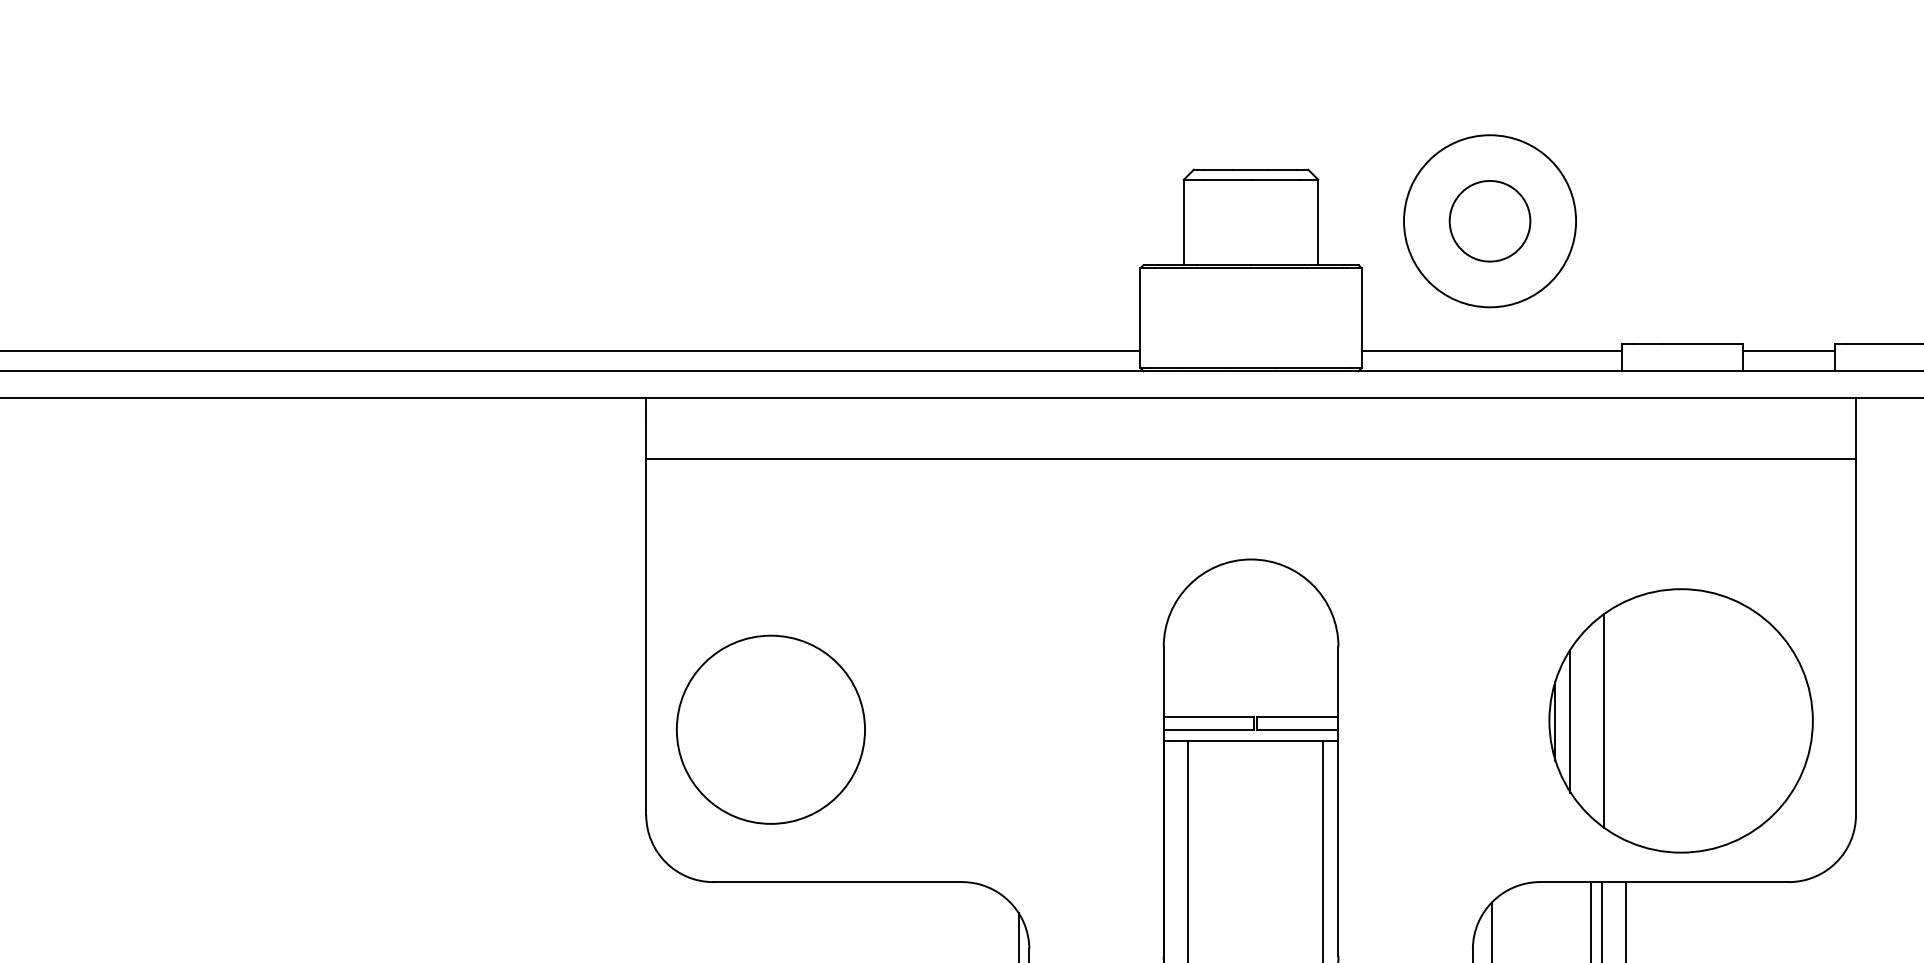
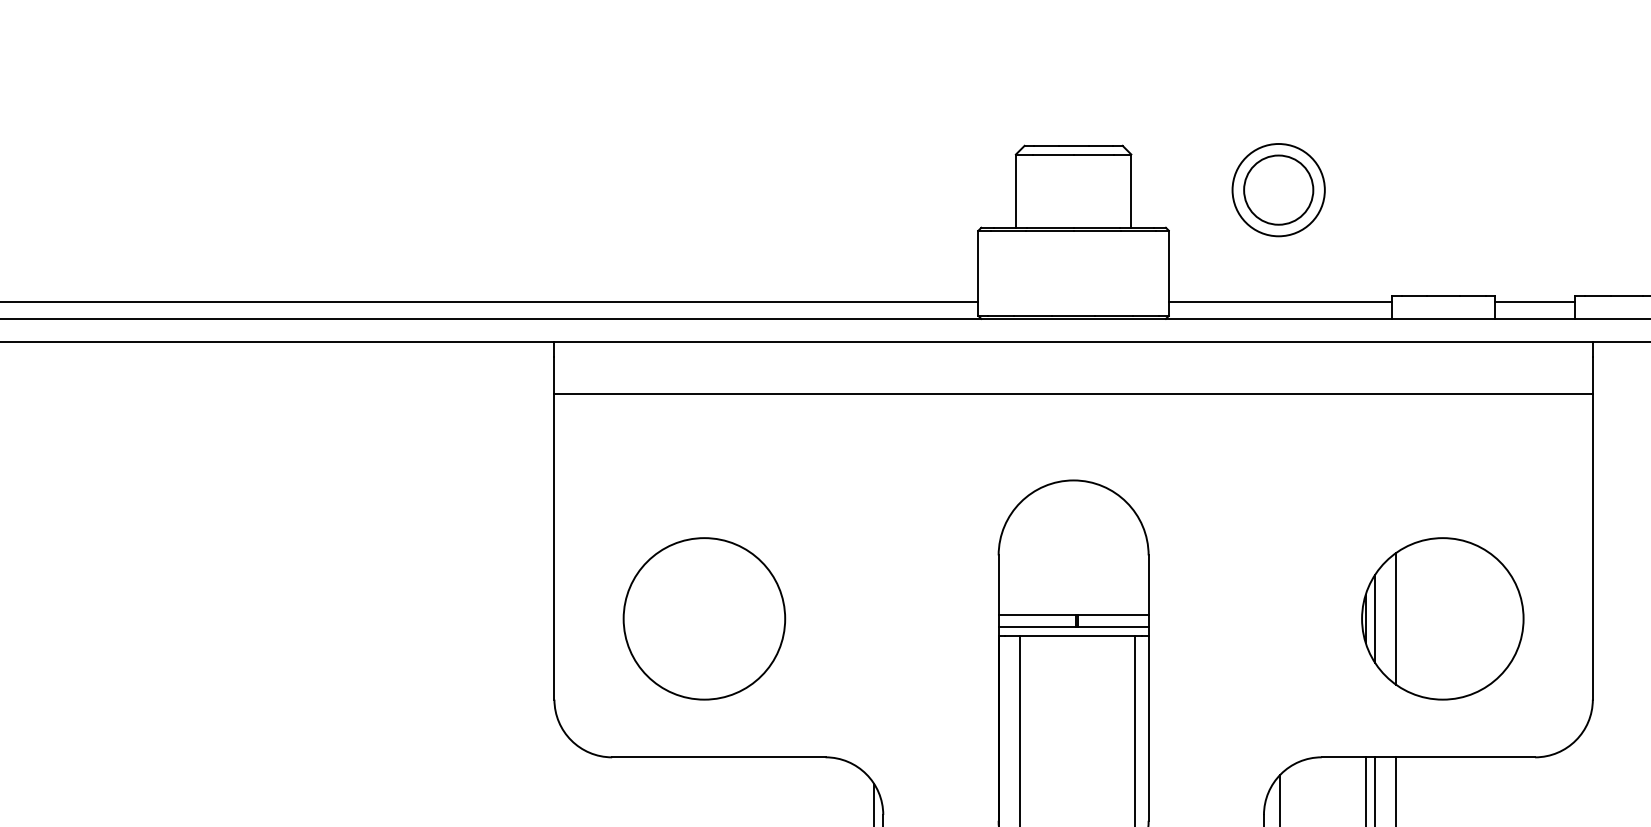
circle: (1489, 221) -> (1278, 190), size x0.62
part: (1681, 720) -> (1443, 618), size x0.71
circle: (770, 729) -> (704, 618), moved

